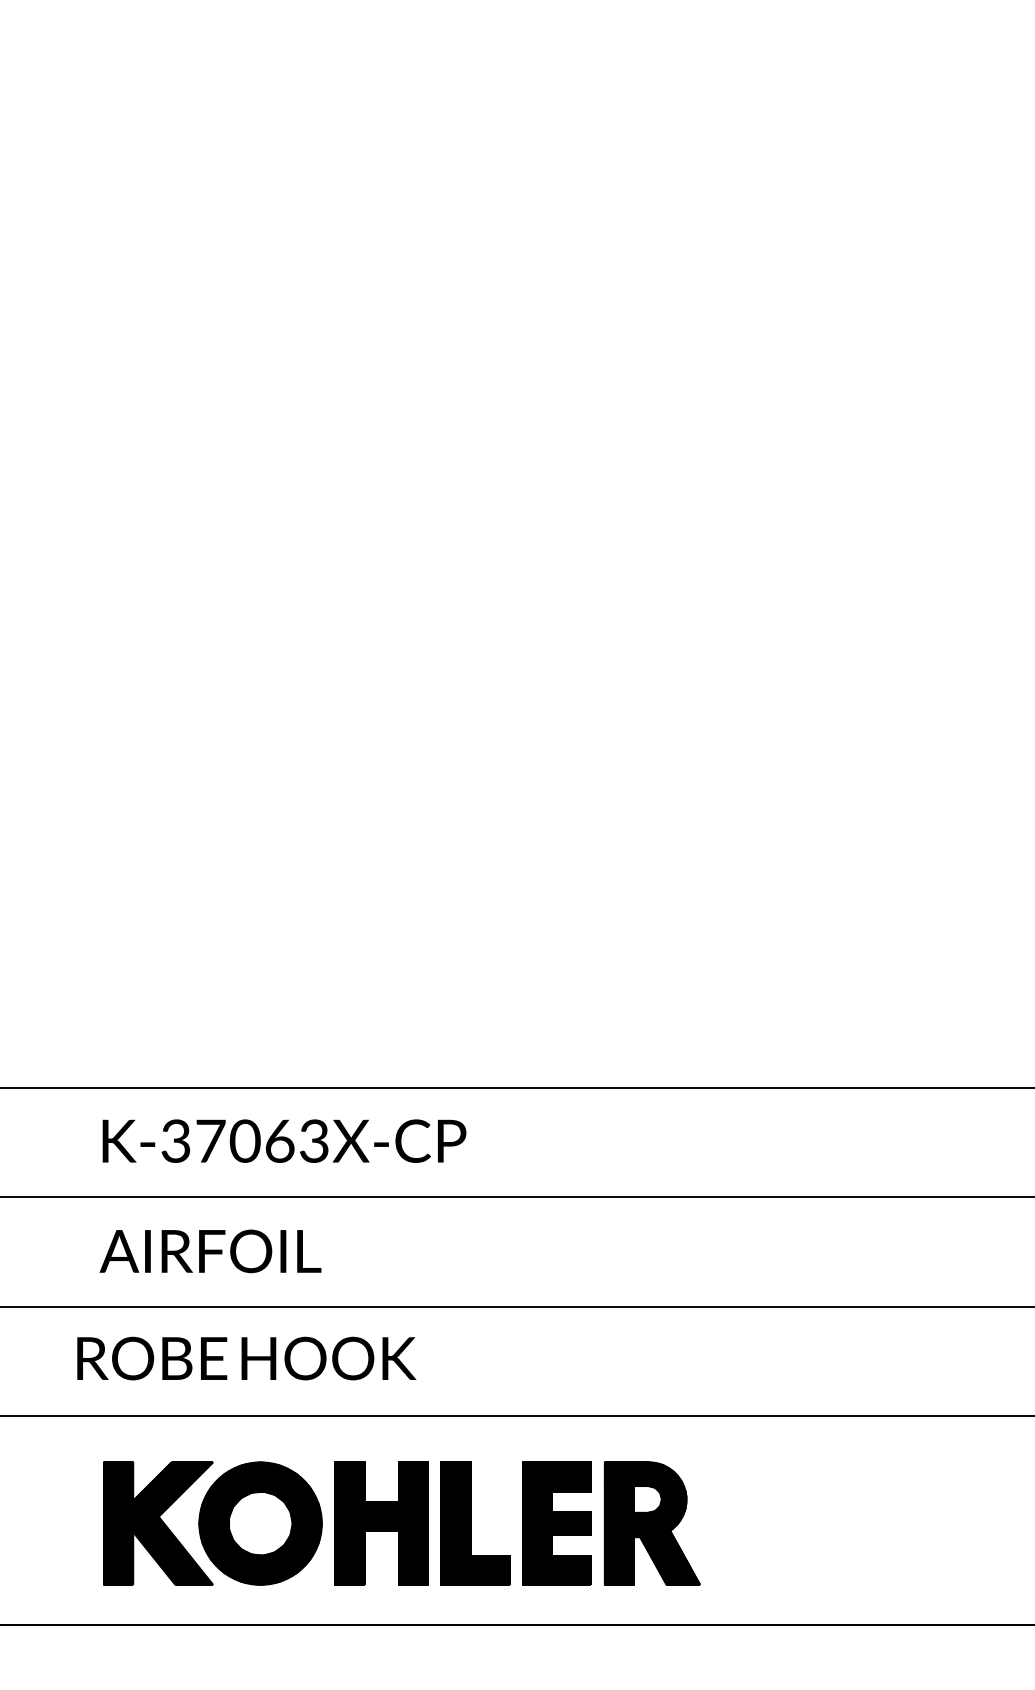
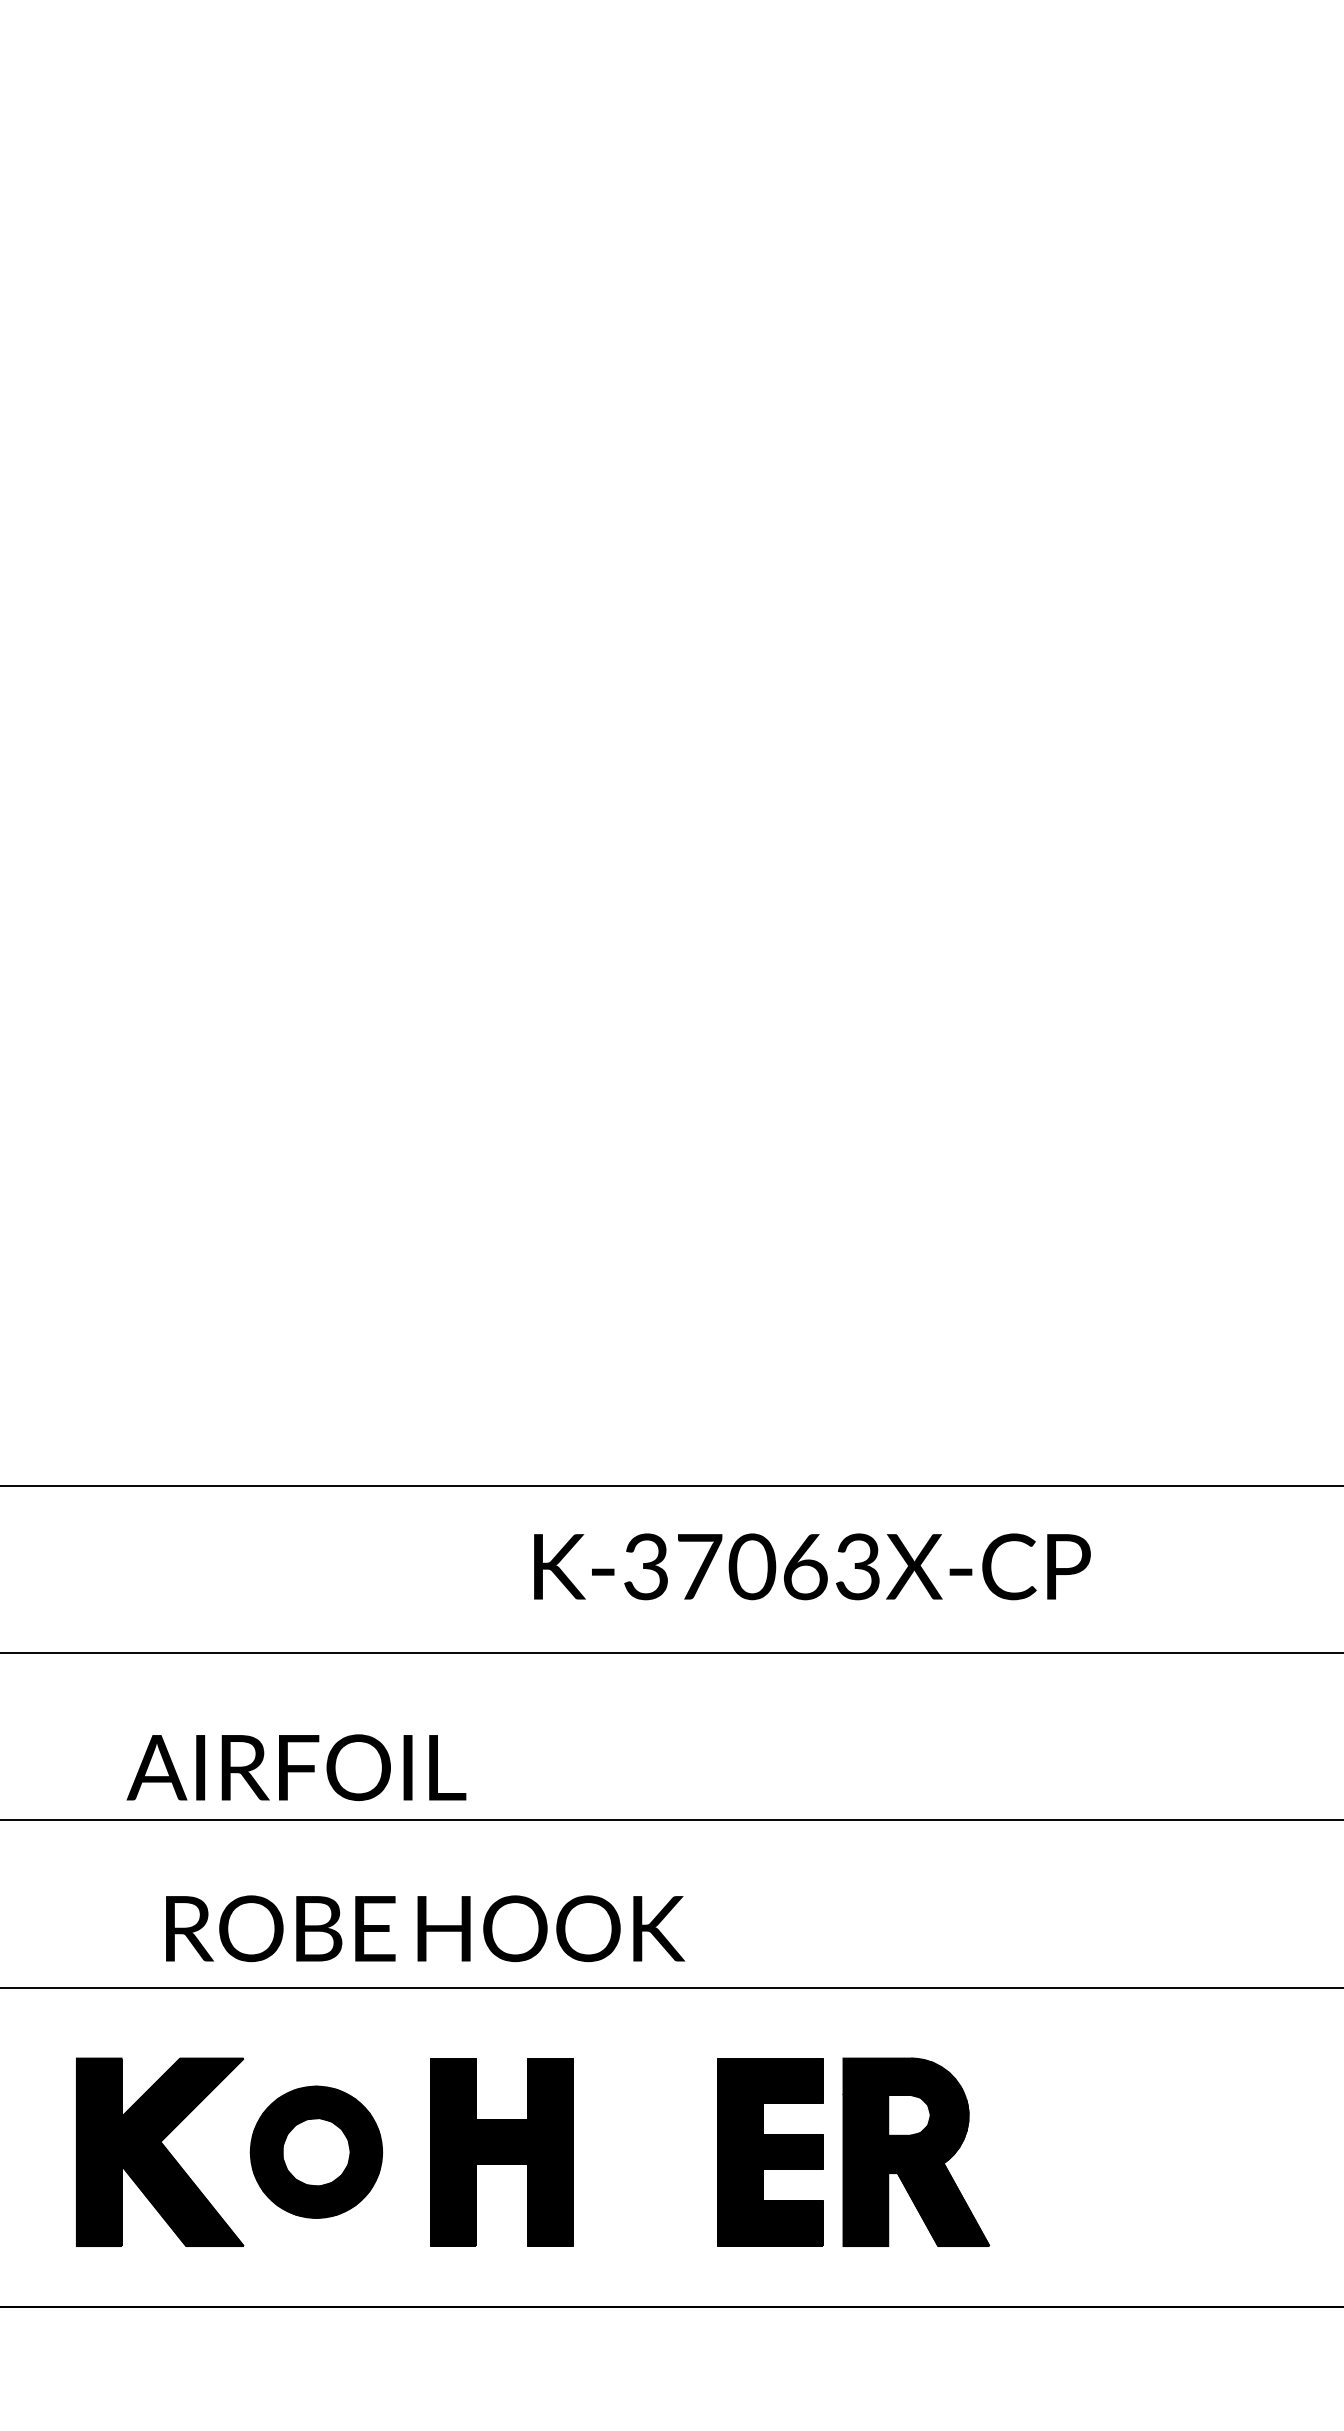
text: (284, 1140) -> (812, 1565), moved
text: (210, 1251) -> (296, 1767), moved
text: (246, 1358) -> (425, 1928), moved
part: (260, 1523) -> (316, 2152), size x0.7
part: (475, 1523) -> (645, 2152), removed

